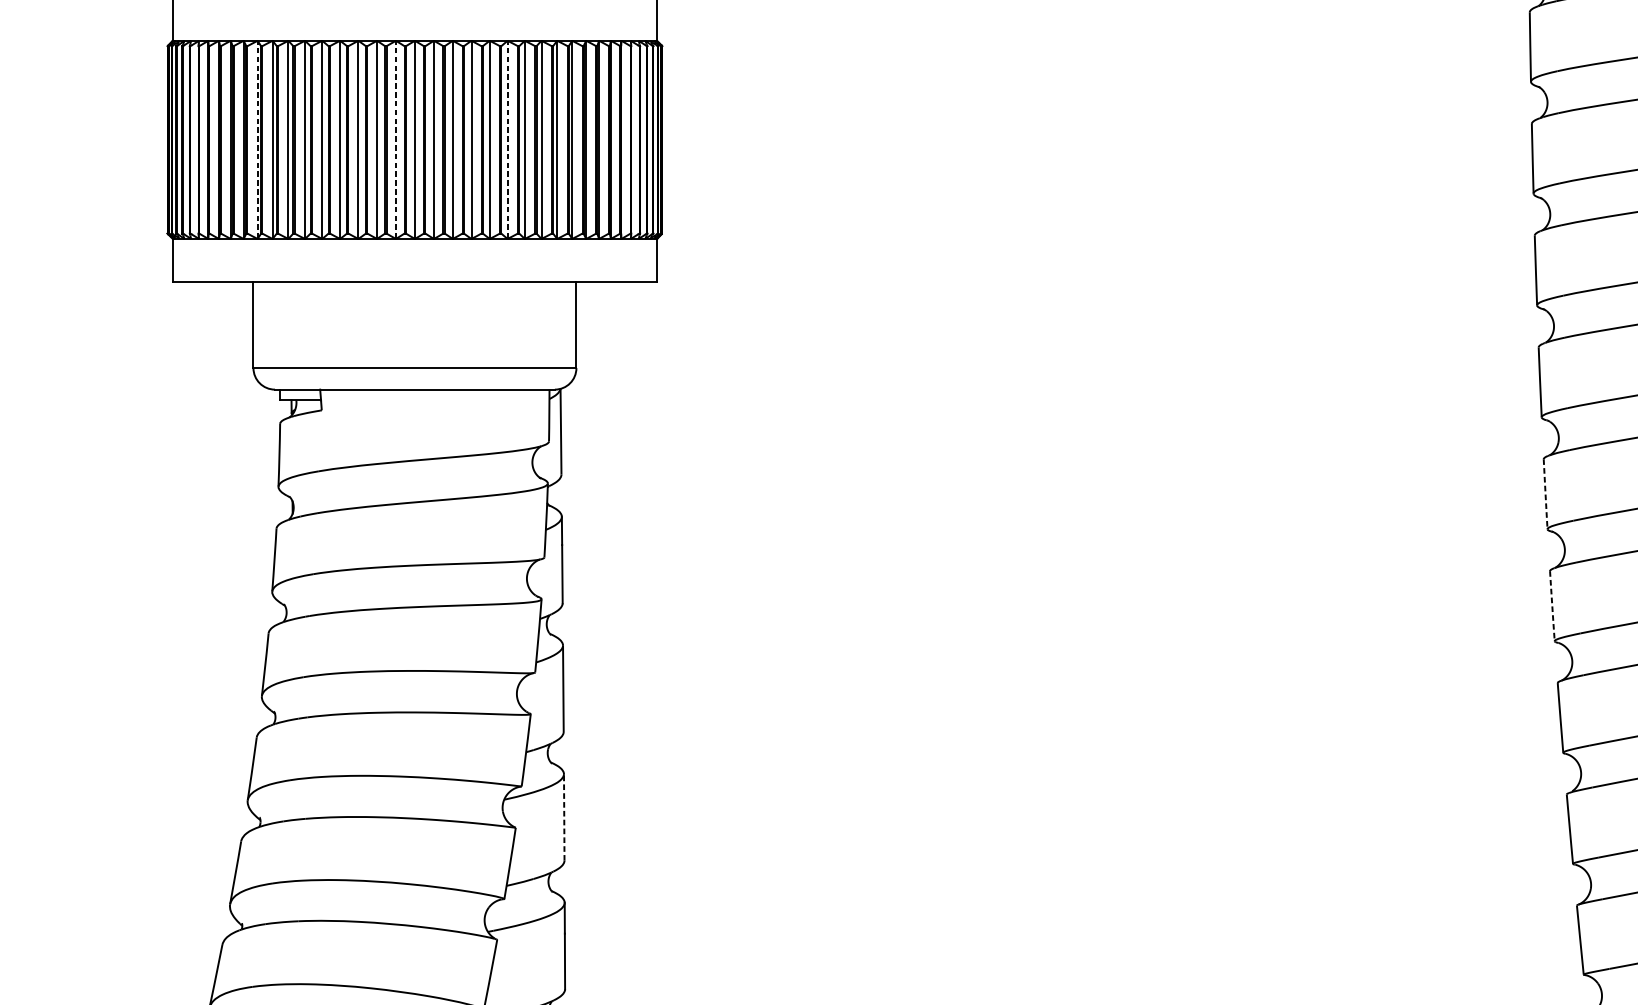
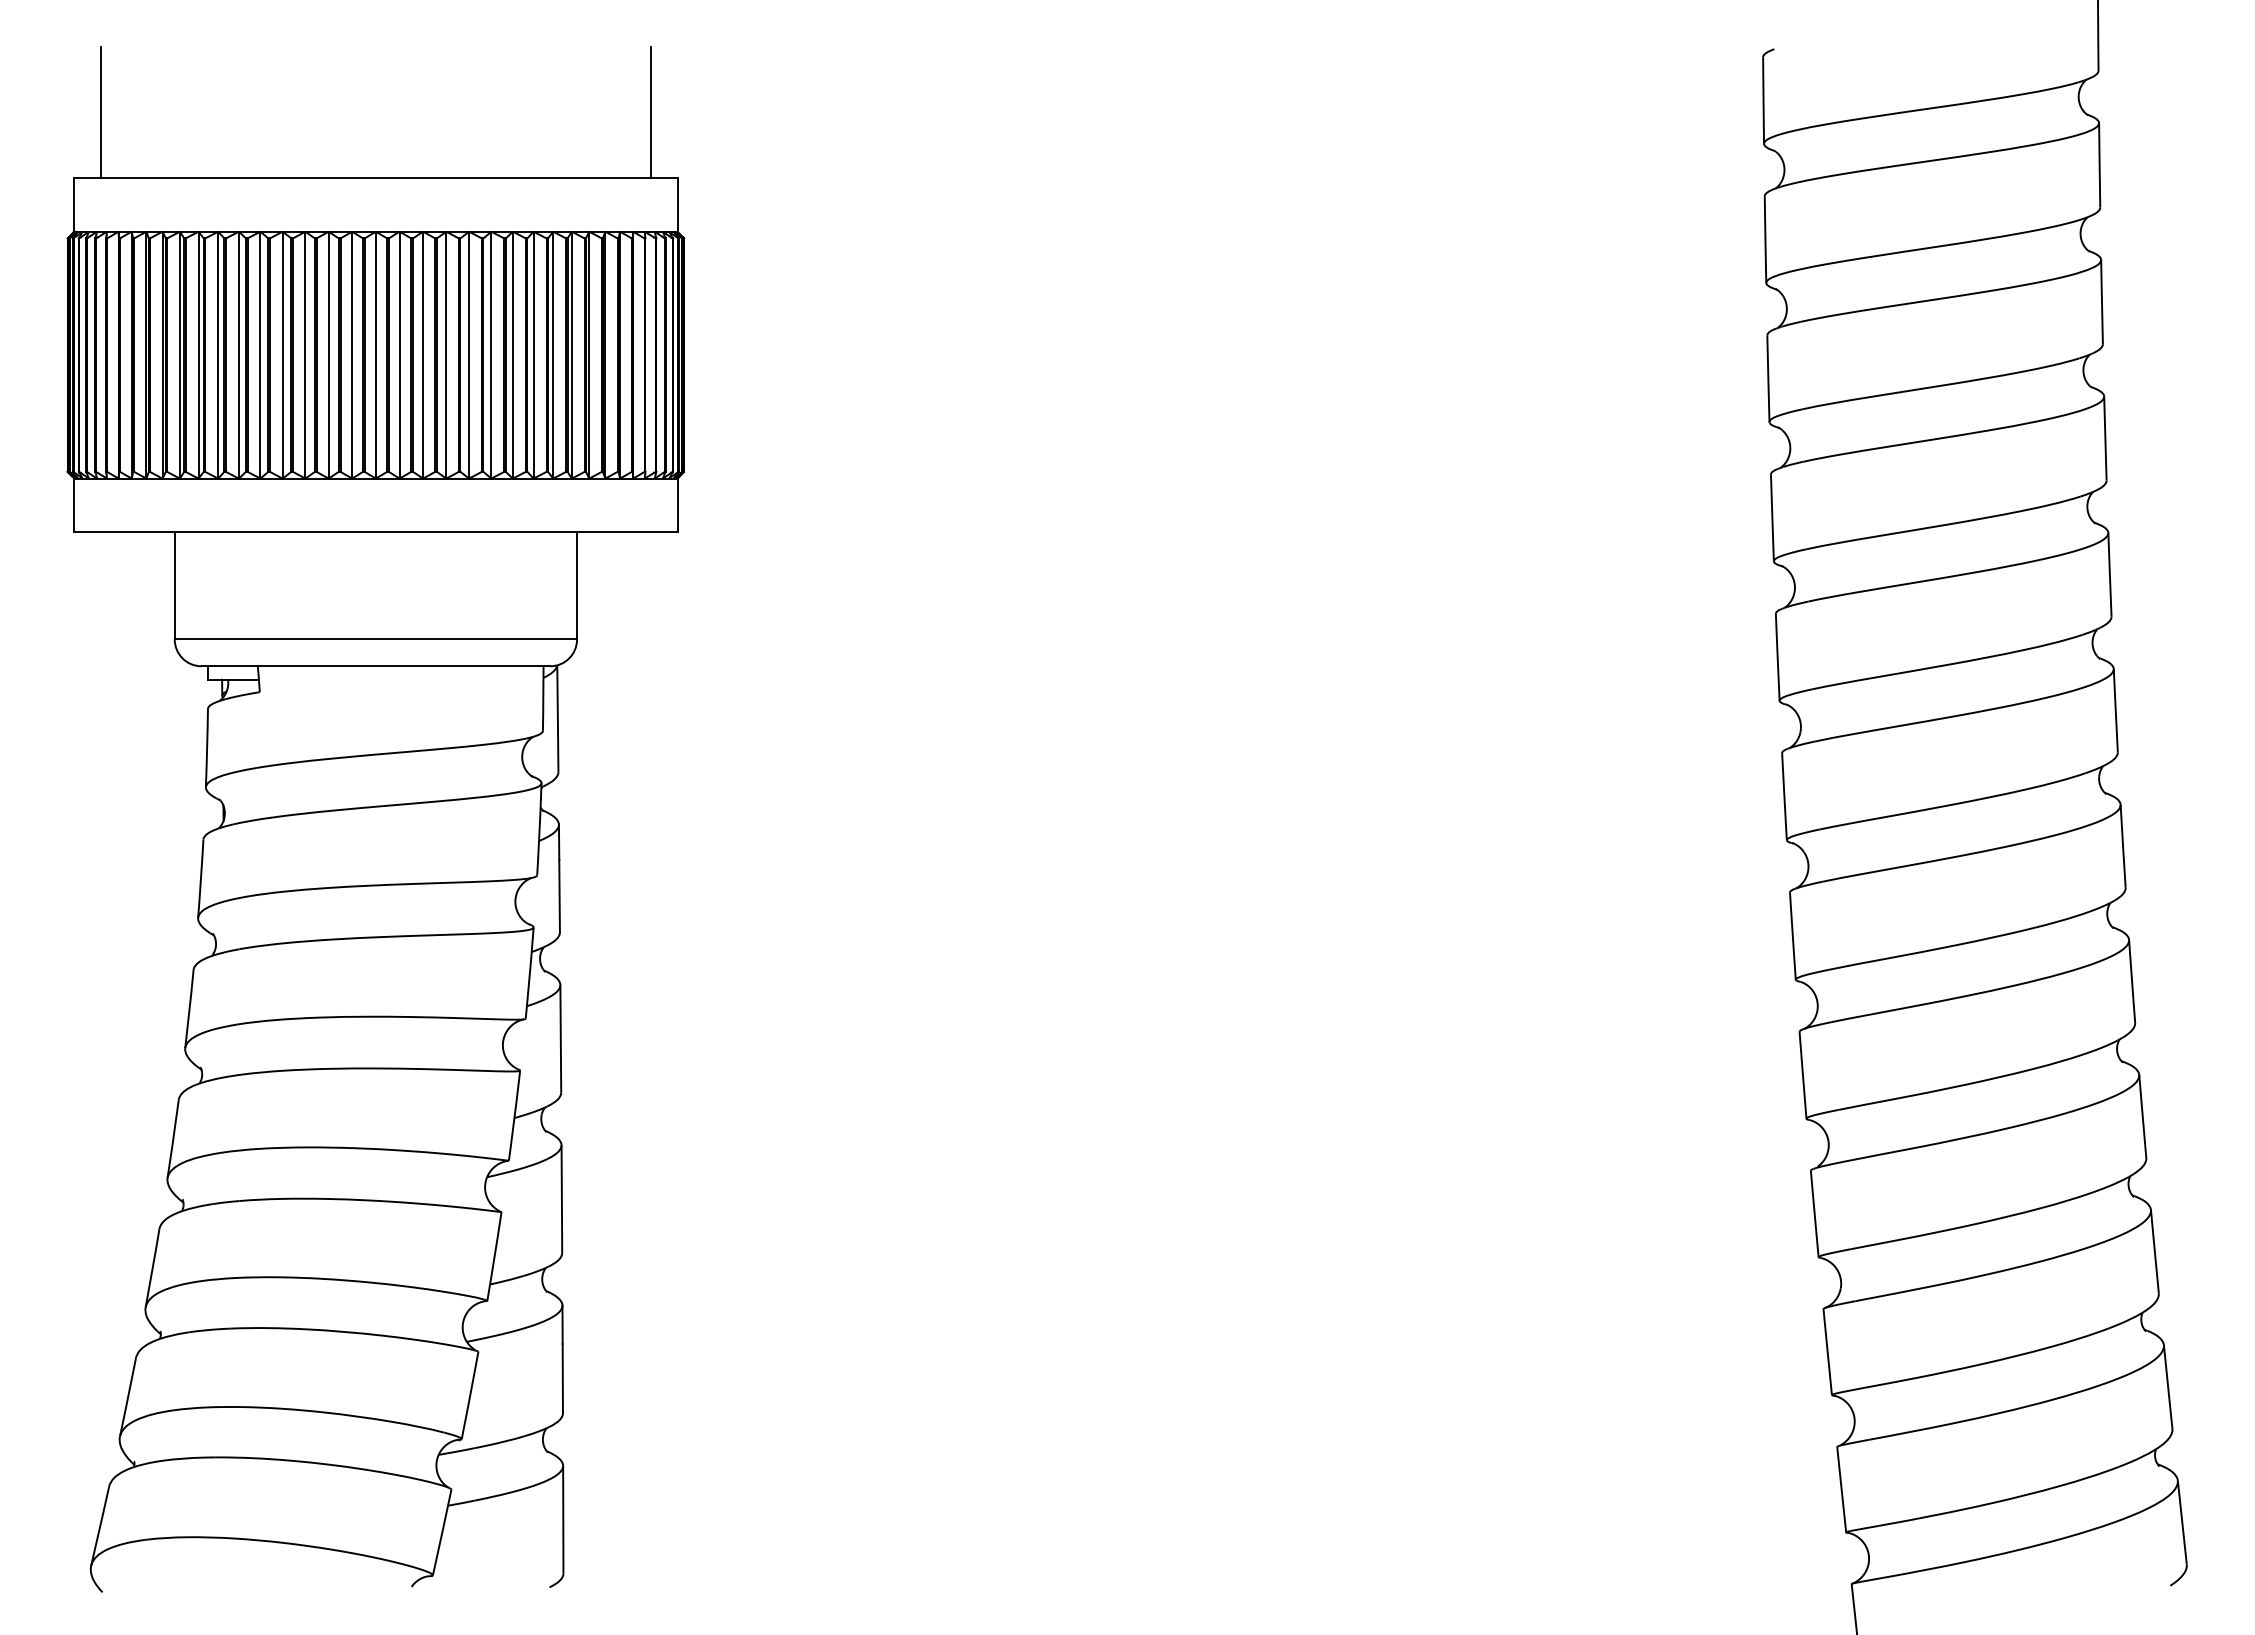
line: (257, 139) -> (179, 354), dashed -> solid
line: (396, 139) -> (352, 354), dashed -> solid
line: (507, 139) -> (491, 354), dashed -> solid
line: (1545, 494) -> (1784, 797), dashed -> solid
line: (1552, 606) -> (1792, 936), dashed -> solid
line: (563, 818) -> (561, 1200), dashed -> solid

